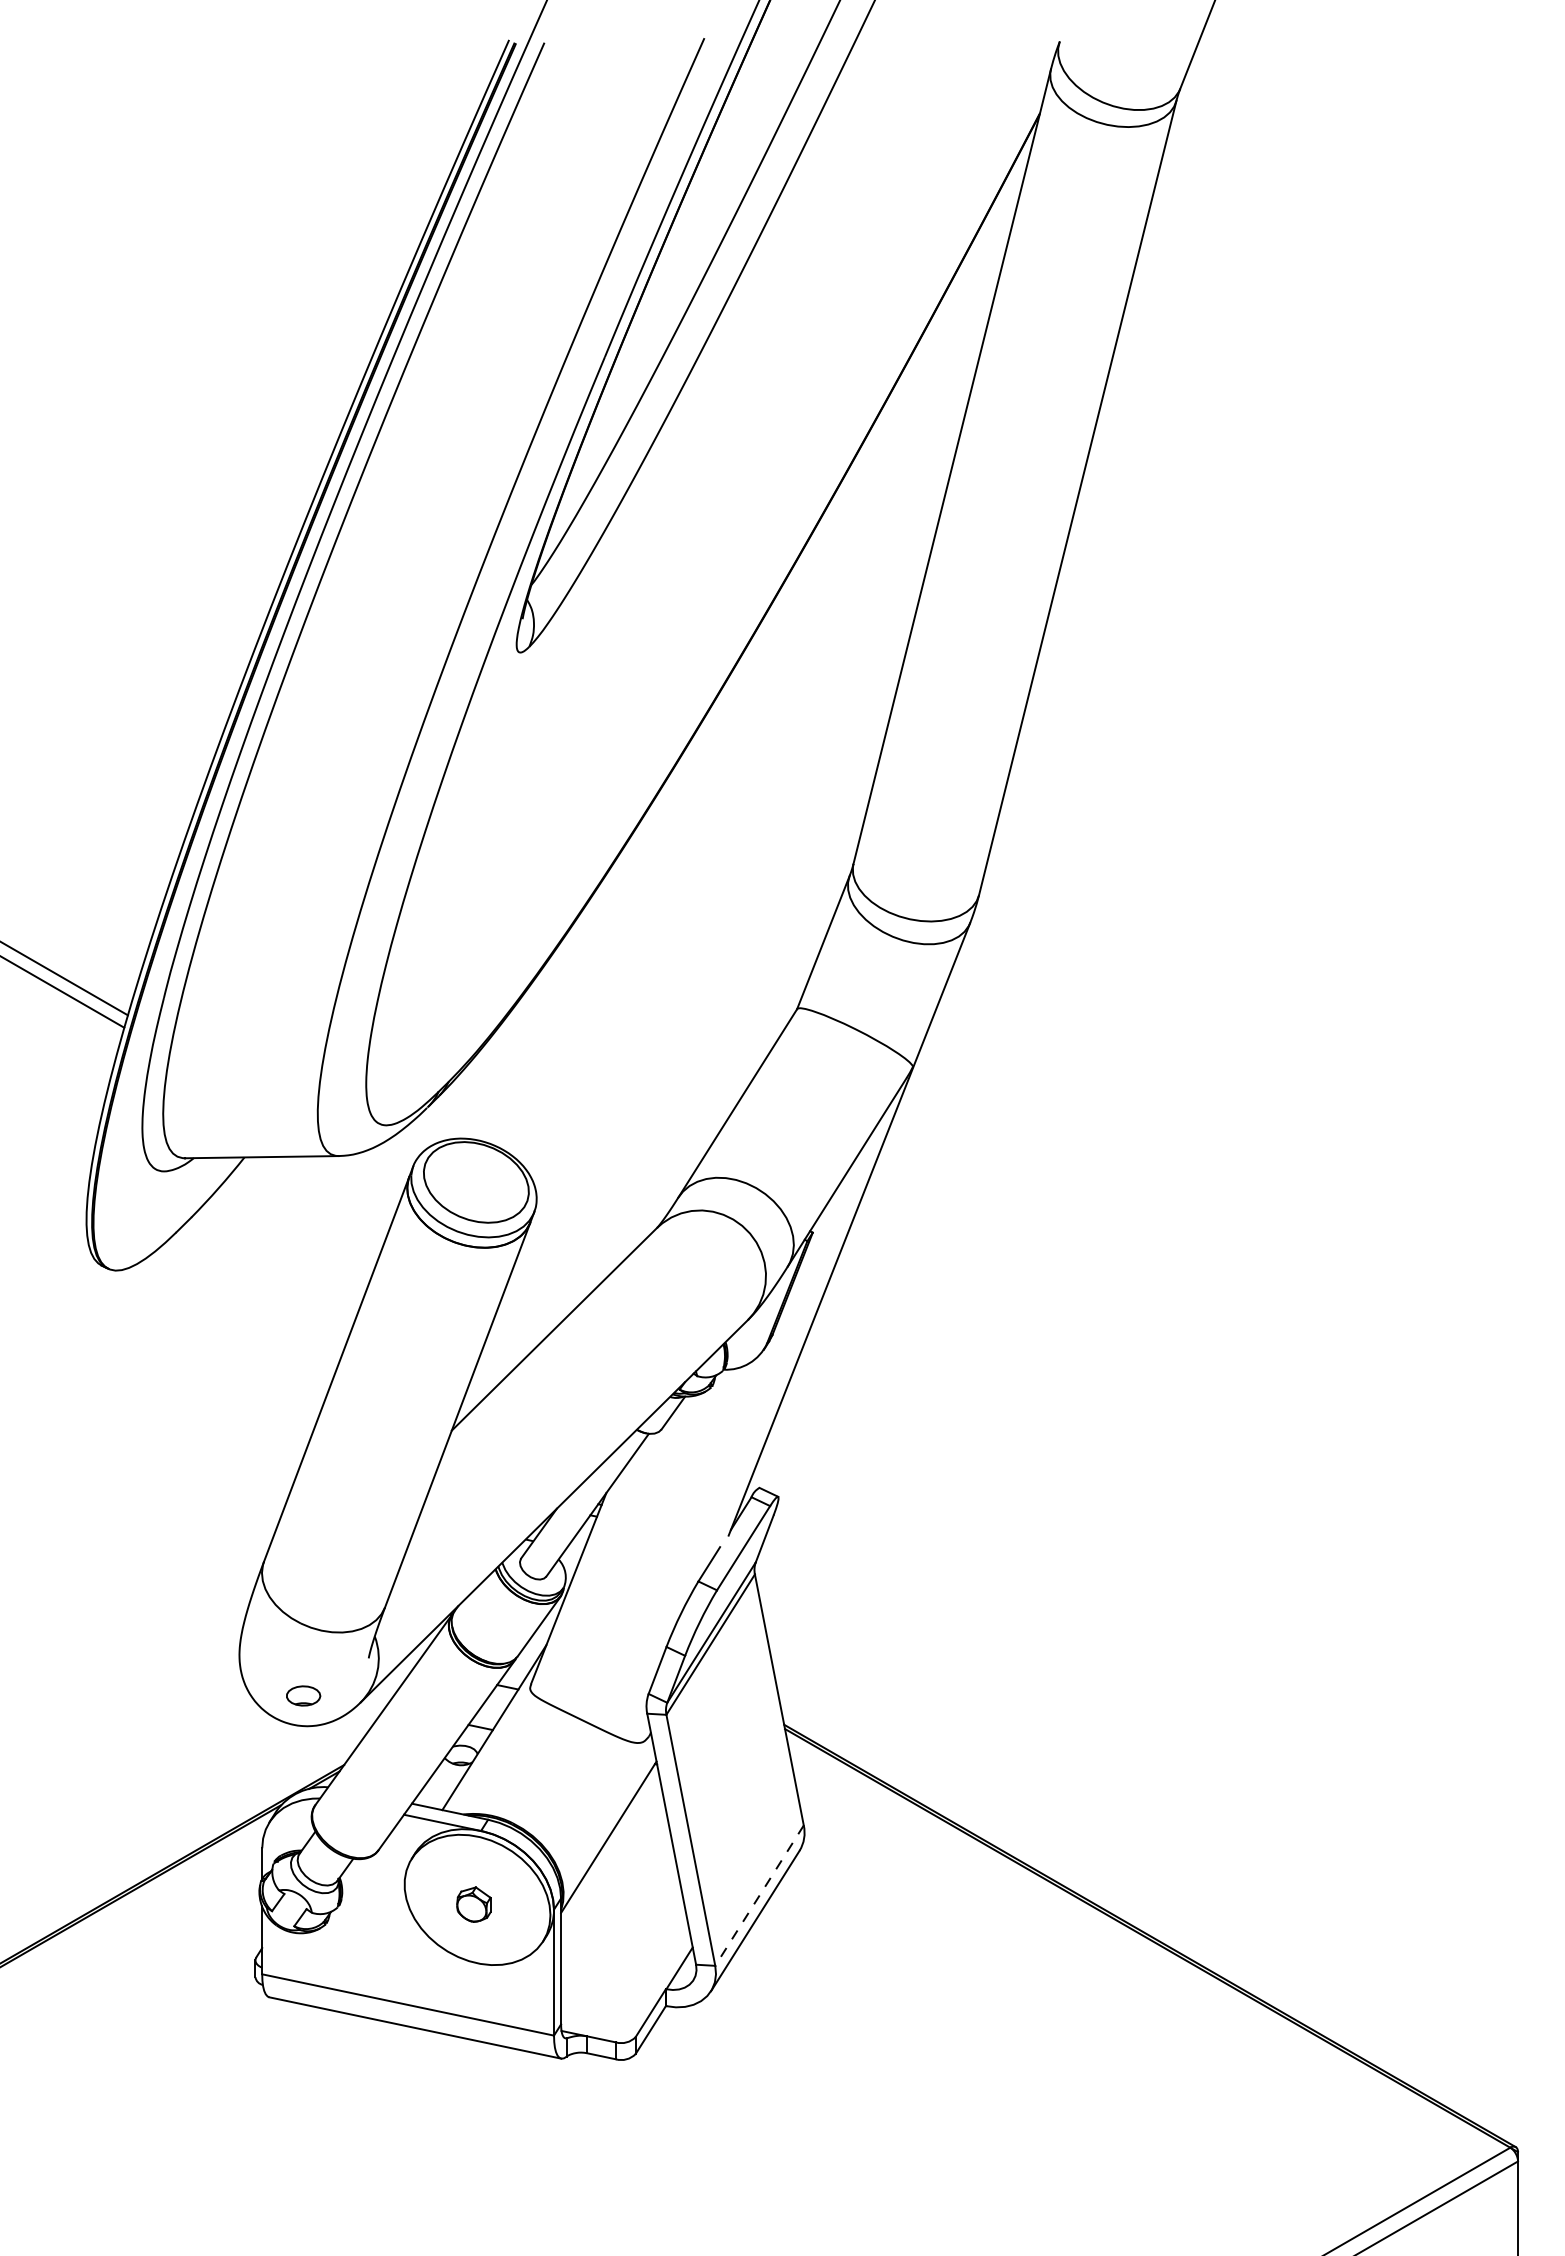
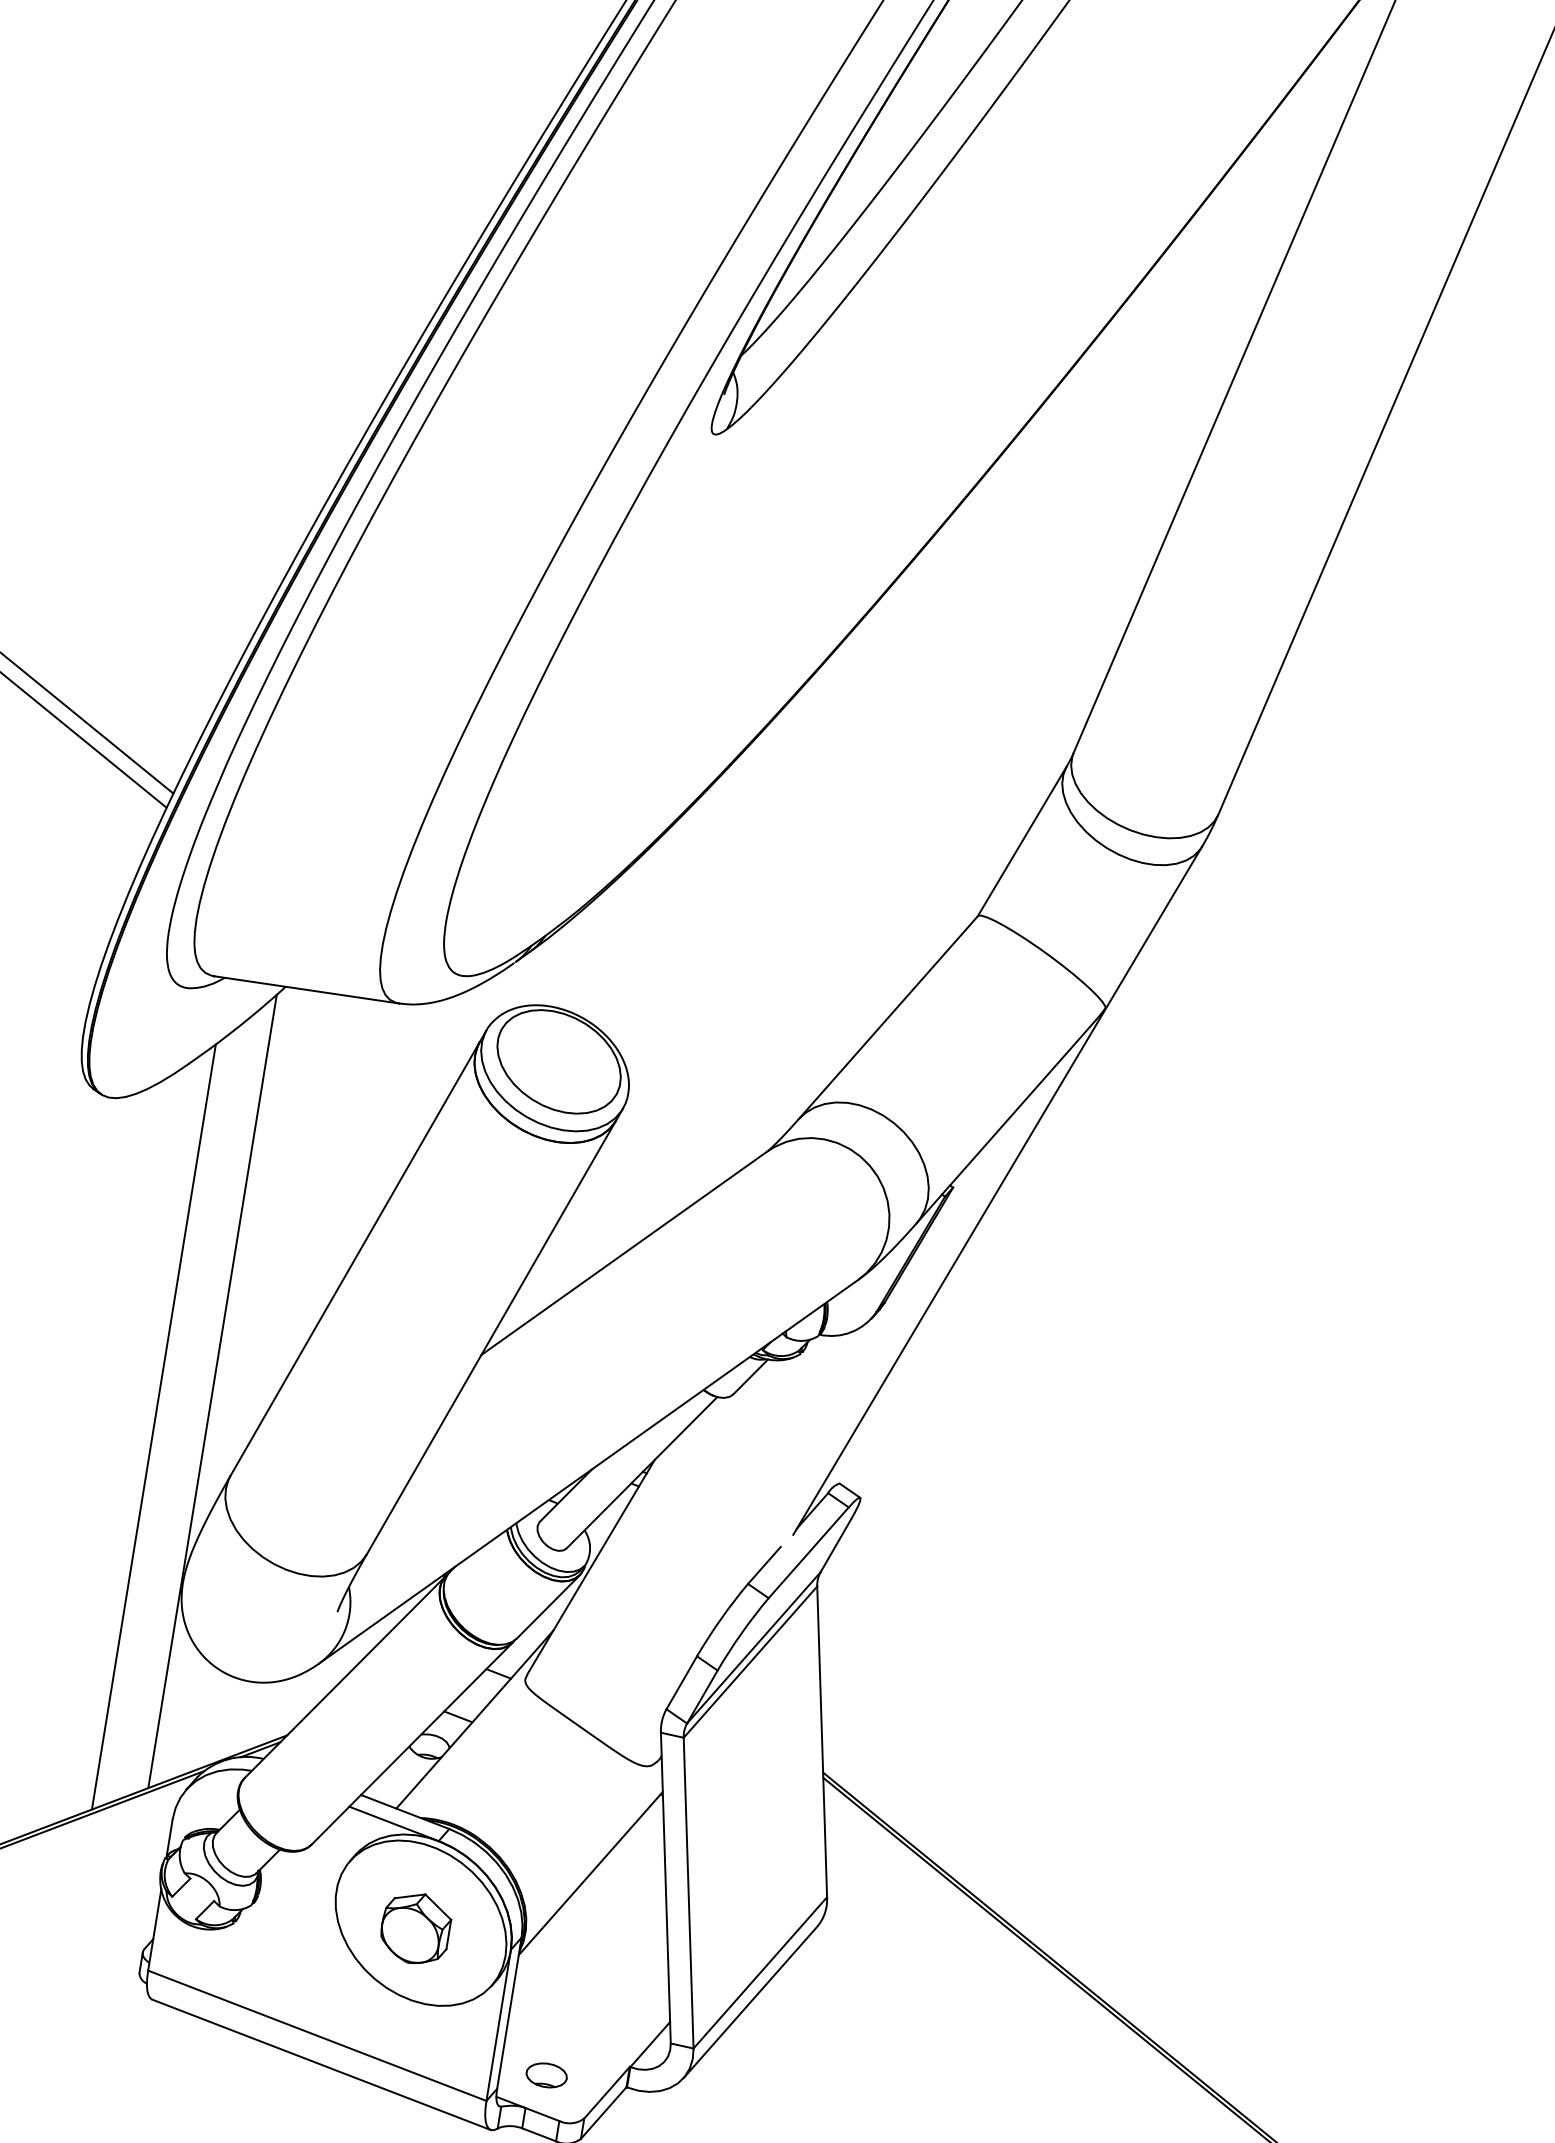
line: (238, 1495) -> (212, 1391), added
line: (195, 1531) -> (154, 1426), added
part: (303, 1695) -> (546, 2074), moved
line: (759, 1895) -> (760, 1972), dashed -> solid
part: (473, 1904) -> (415, 1927), size x1.67

